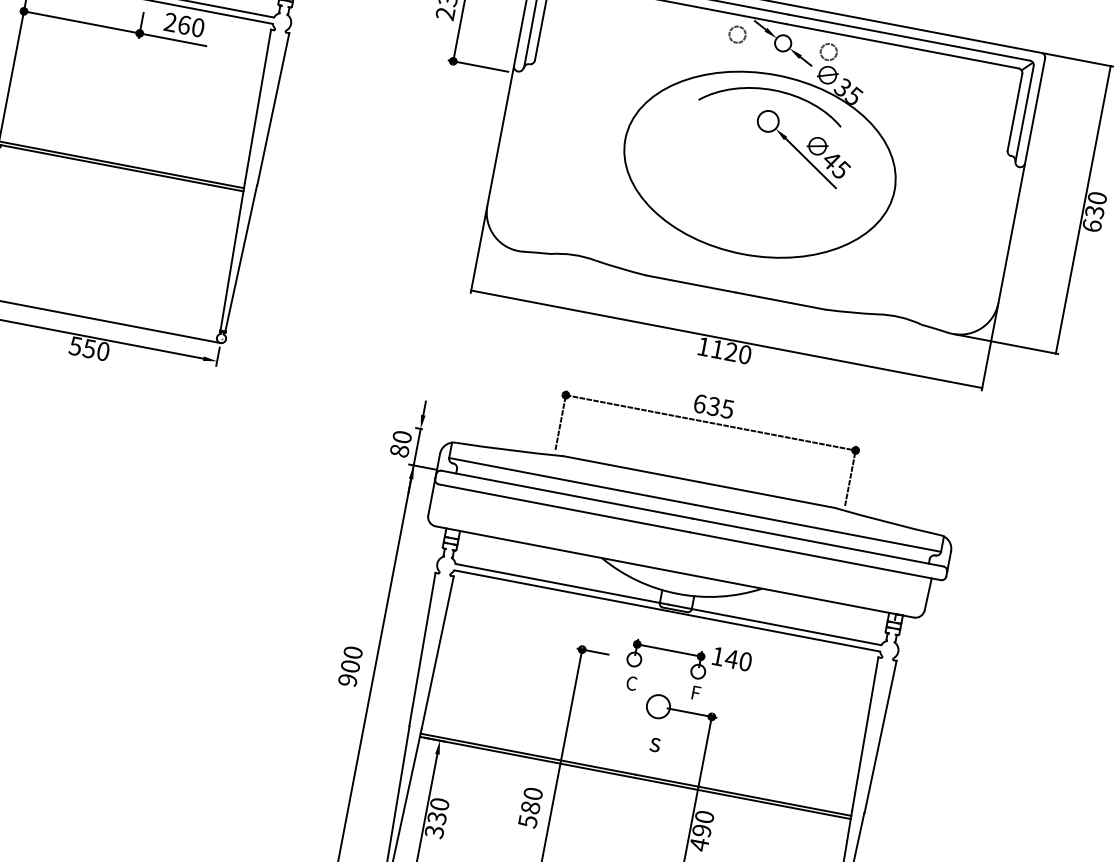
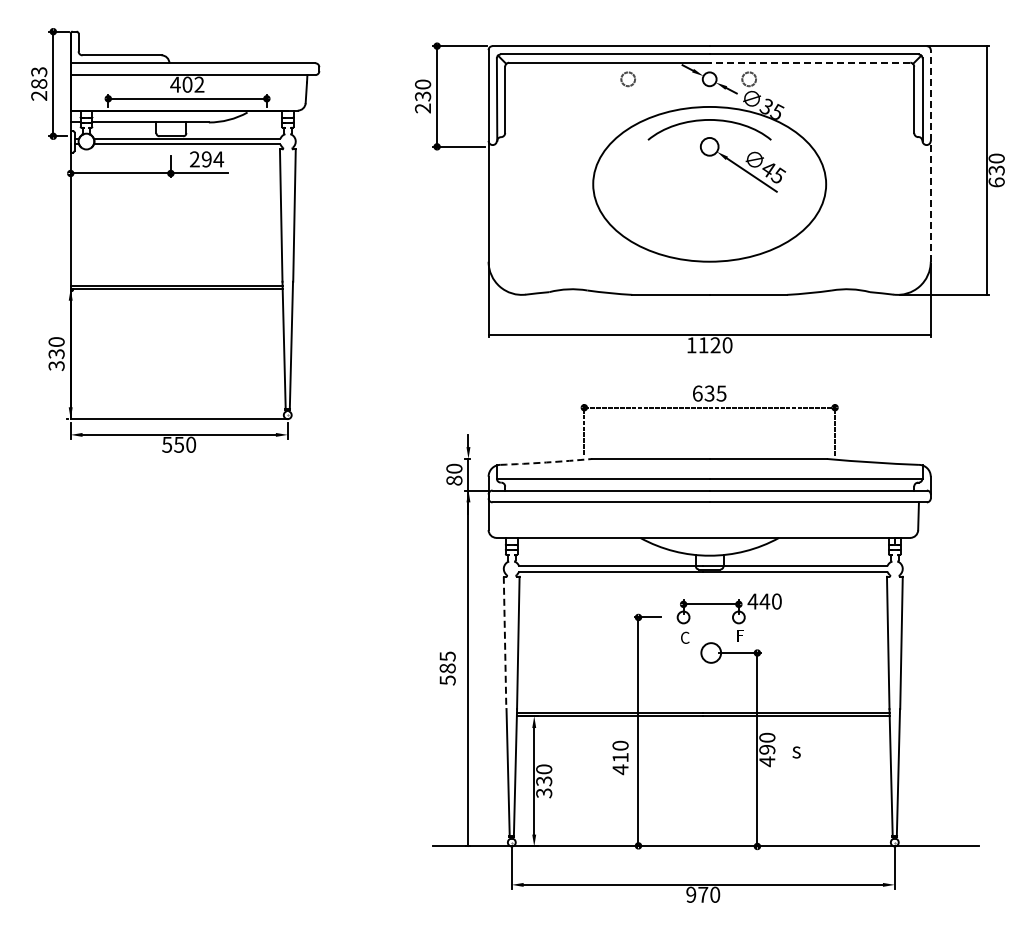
text: (190, 26) -> (212, 159), 260 -> 294
circle: (736, 34) -> (627, 79), moved
line: (902, 45) -> (809, 62), solid -> dashed
line: (1021, 180) -> (930, 155), solid -> dashed
arc: (510, 450) -> (546, 462), solid -> dashed
line: (422, 650) -> (505, 643), solid -> dashed
text: (717, 656) -> (752, 601), 140 -> 440
text: (350, 666) -> (447, 668), 900 -> 585
text: (655, 744) -> (796, 752), moved
text: (529, 814) -> (620, 763), 580 -> 410

